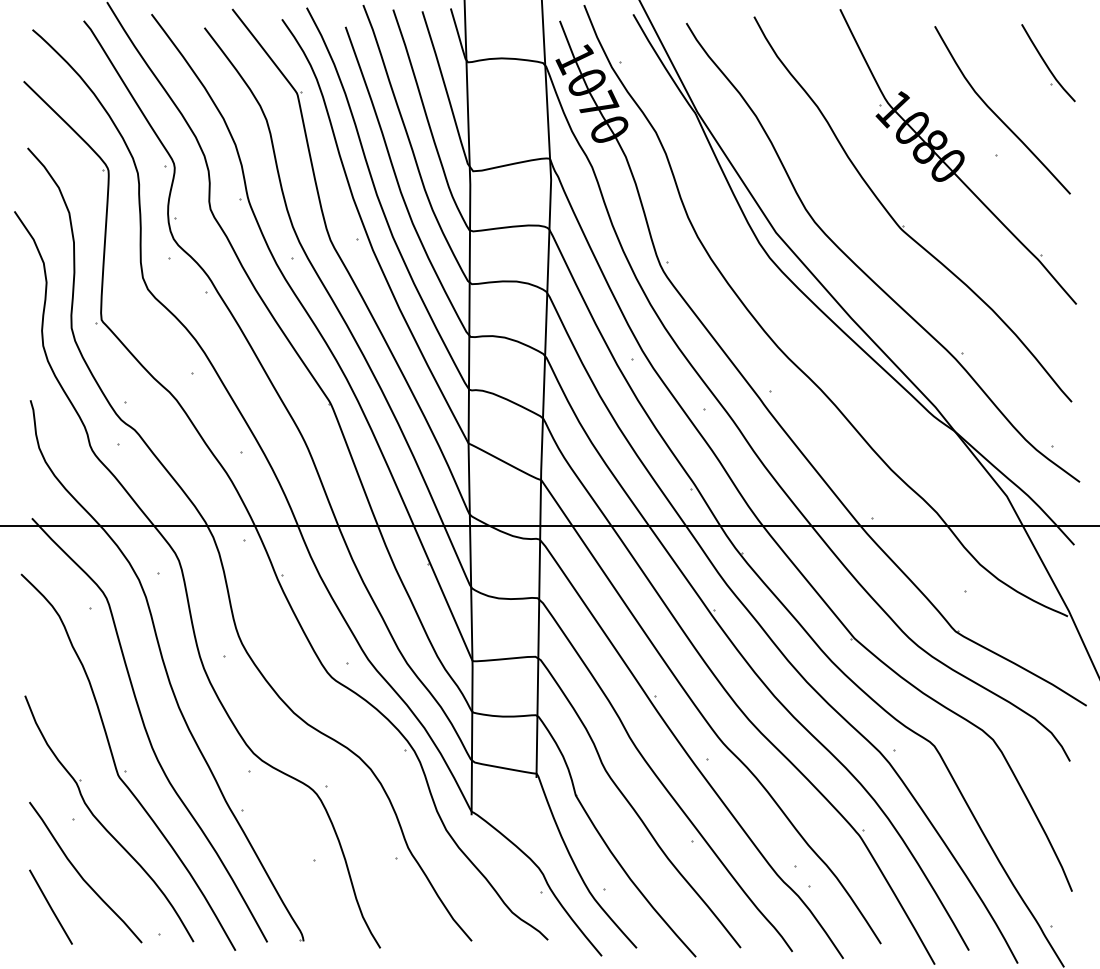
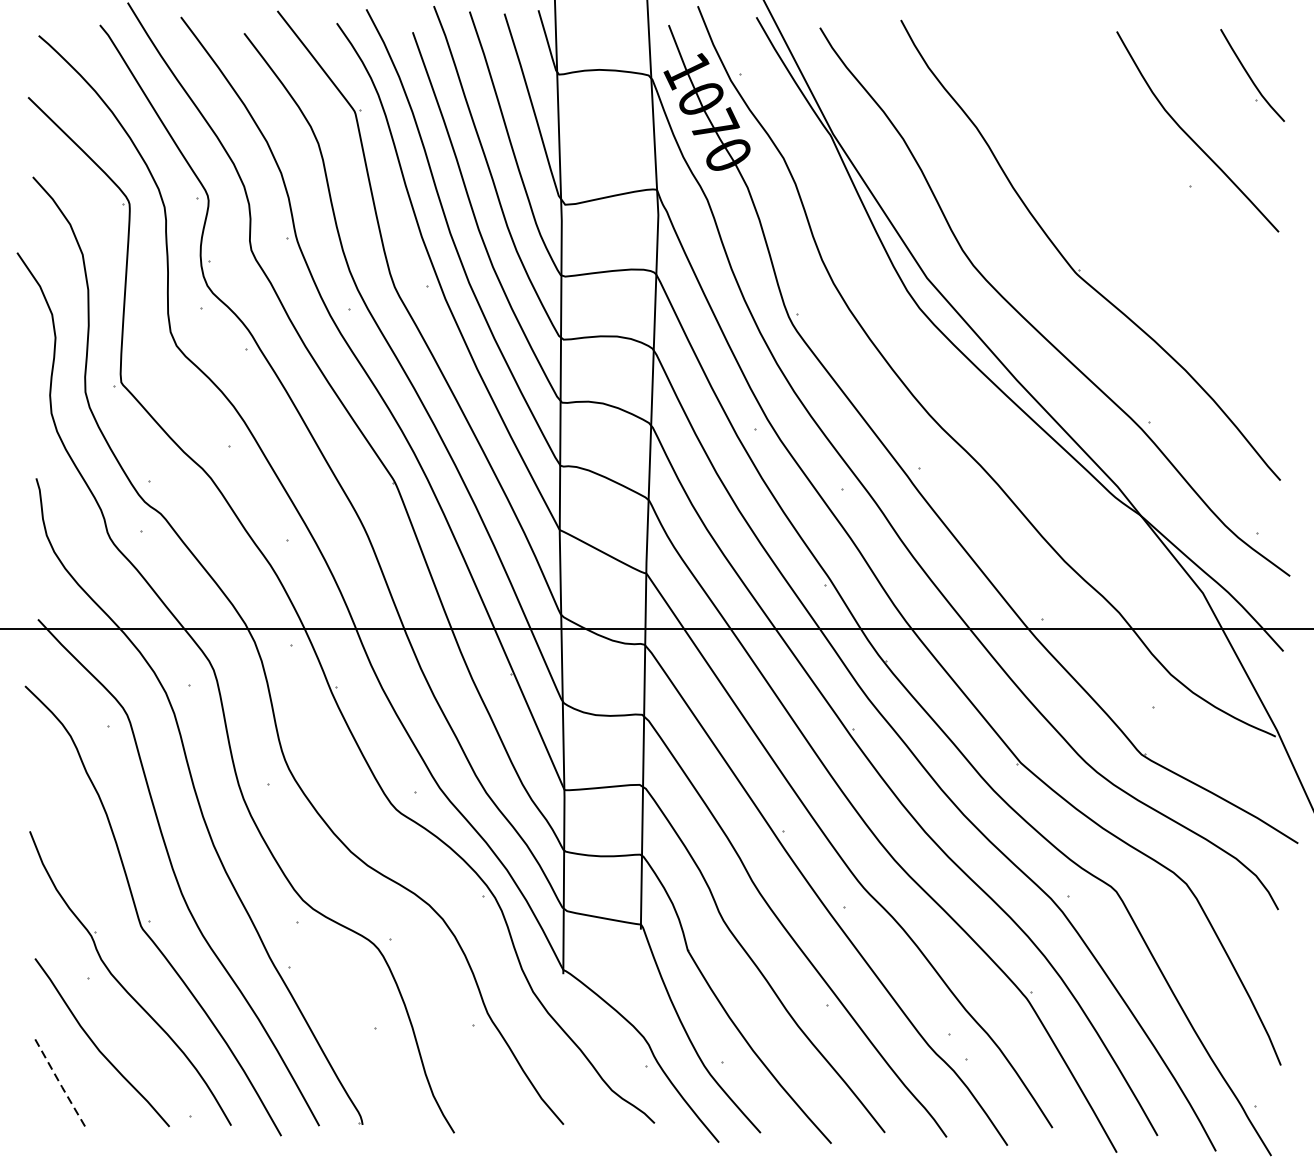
part: (958, 156) -> (1145, 187), removed
line: (51, 908) -> (61, 1085), solid -> dashed

